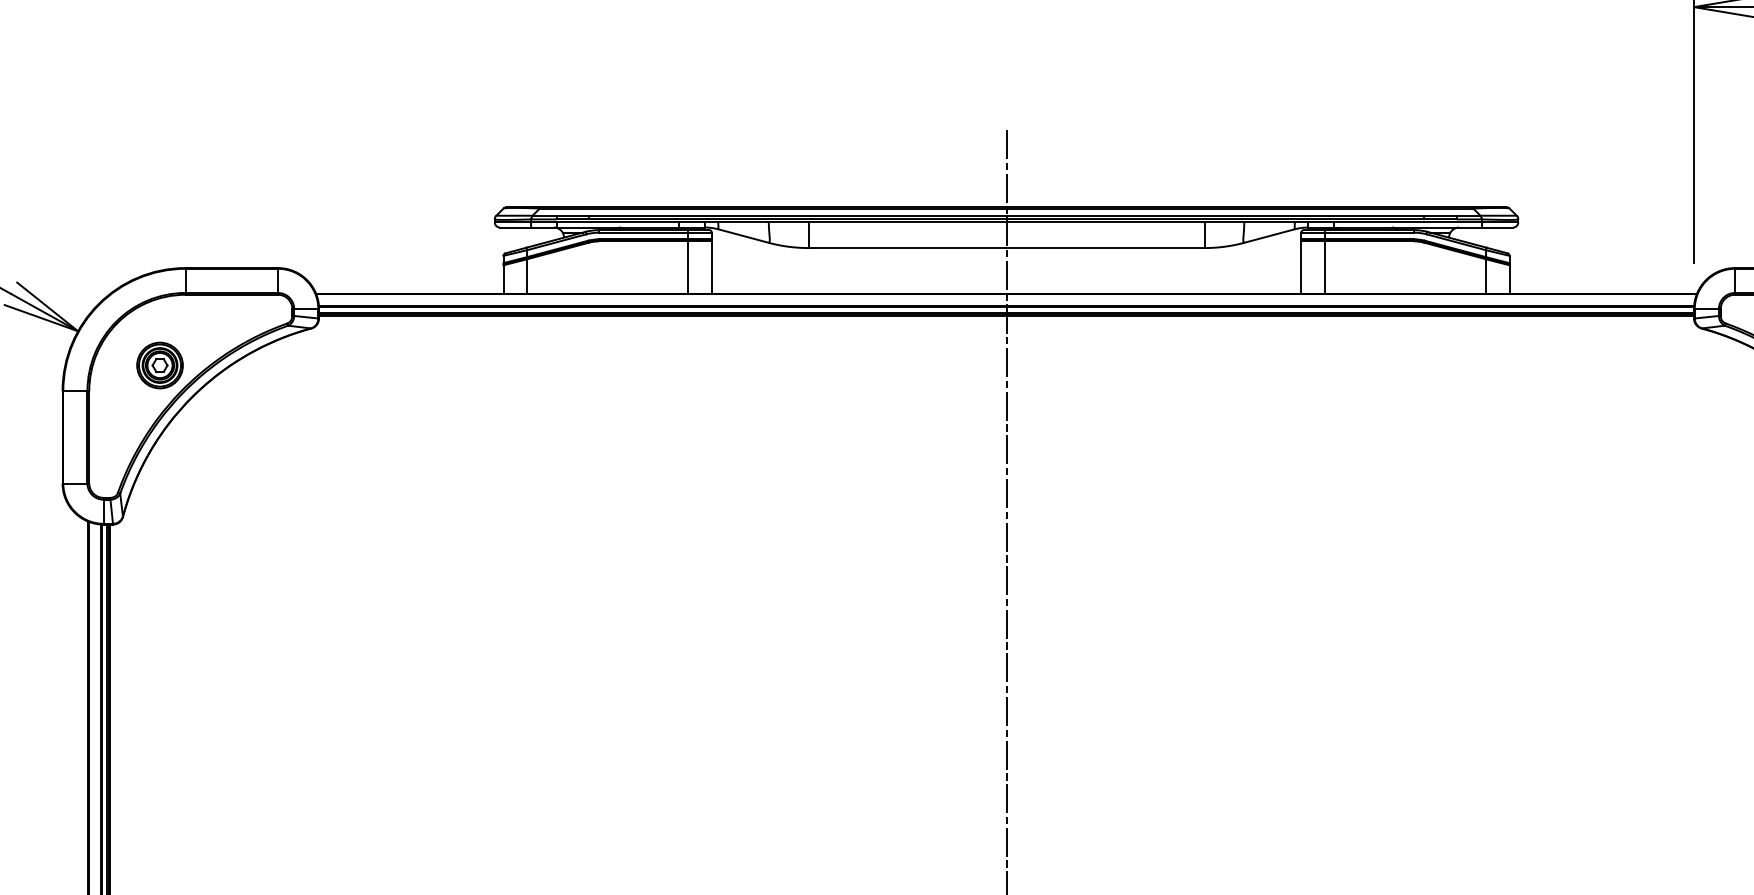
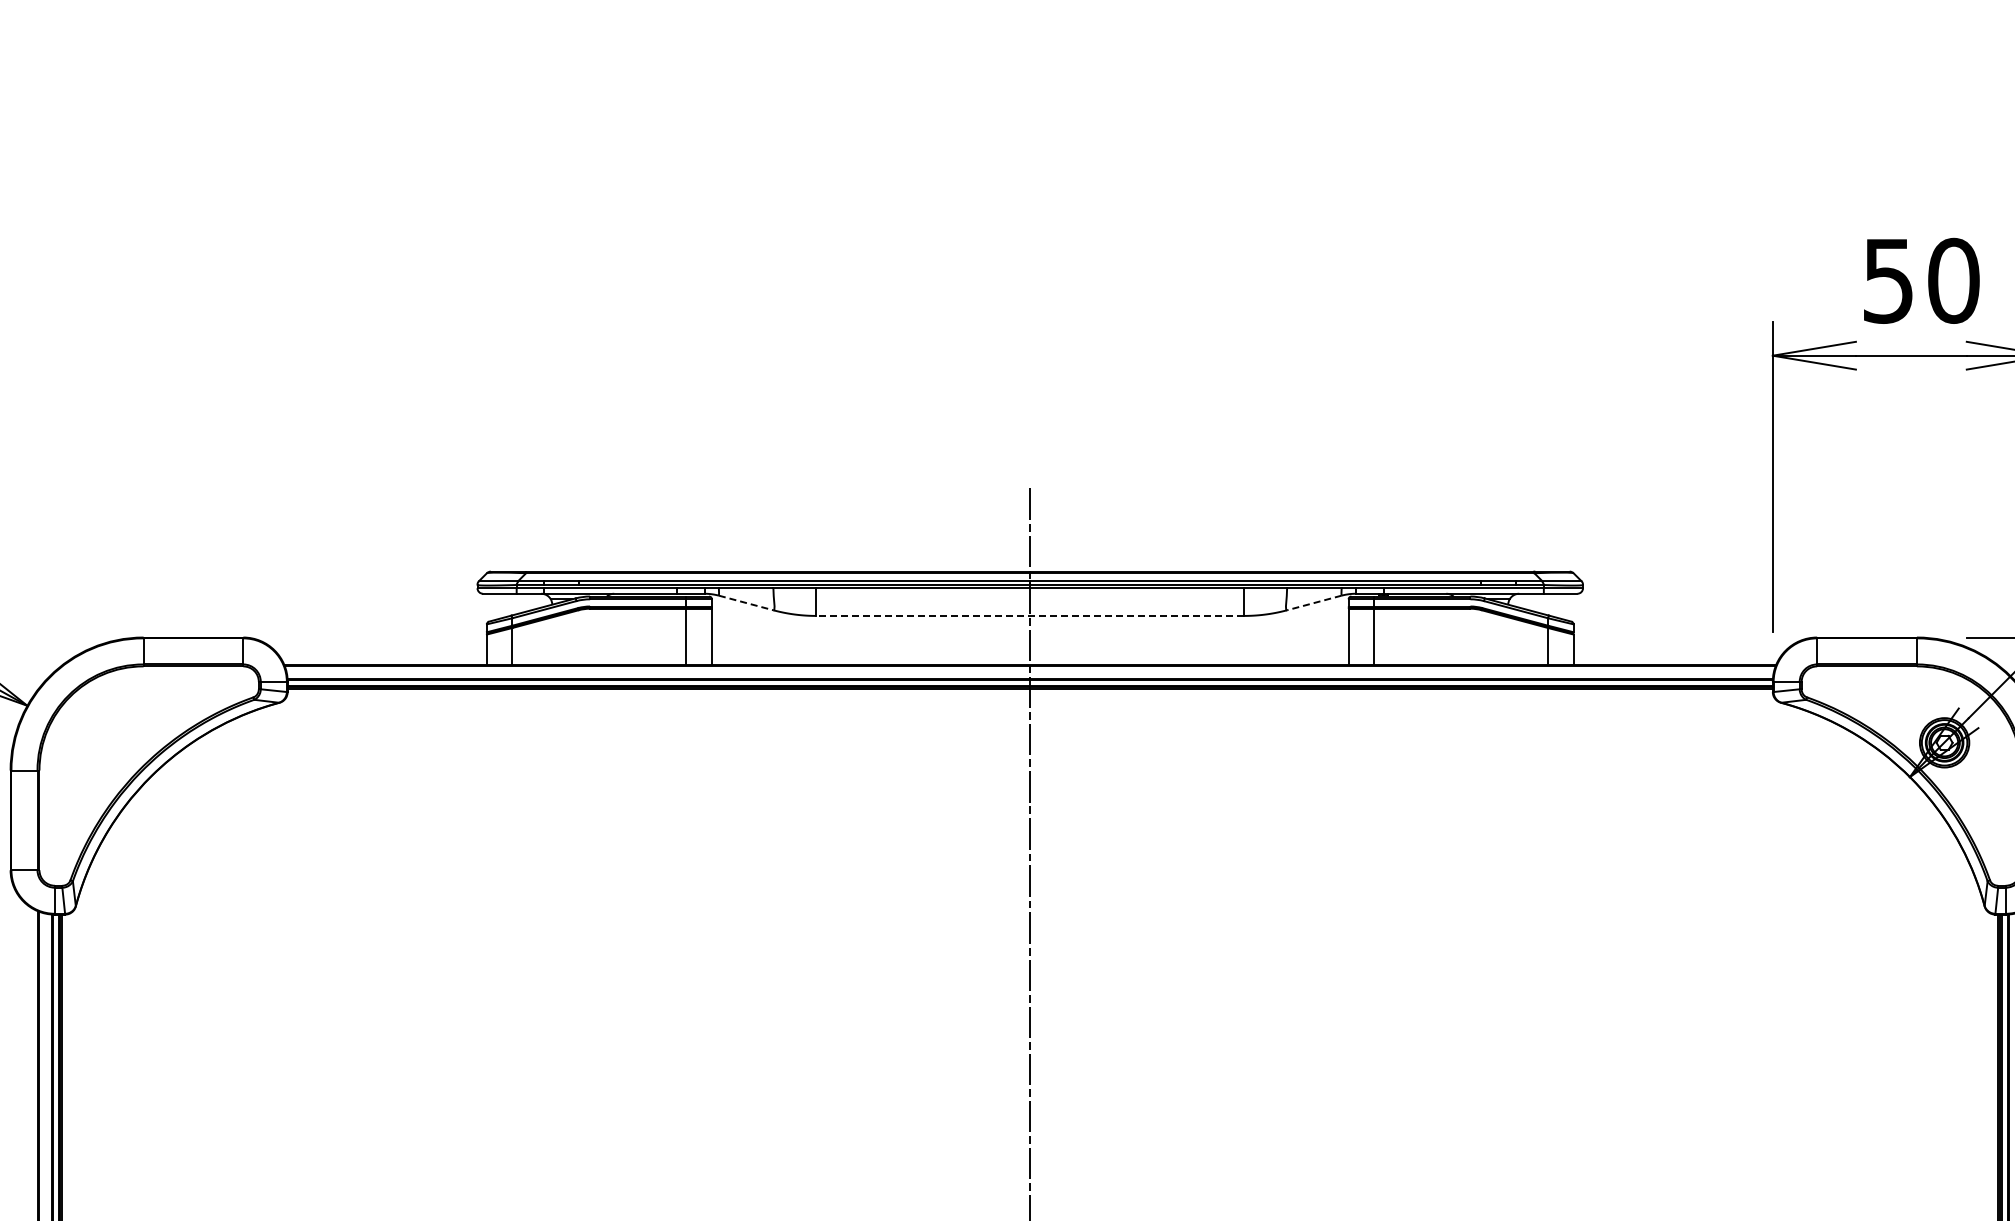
line: (743, 236) -> (746, 603), solid -> dashed
line: (1268, 236) -> (1313, 603), solid -> dashed
line: (1006, 247) -> (1030, 615), solid -> dashed
part: (159, 365) -> (115, 742), removed

